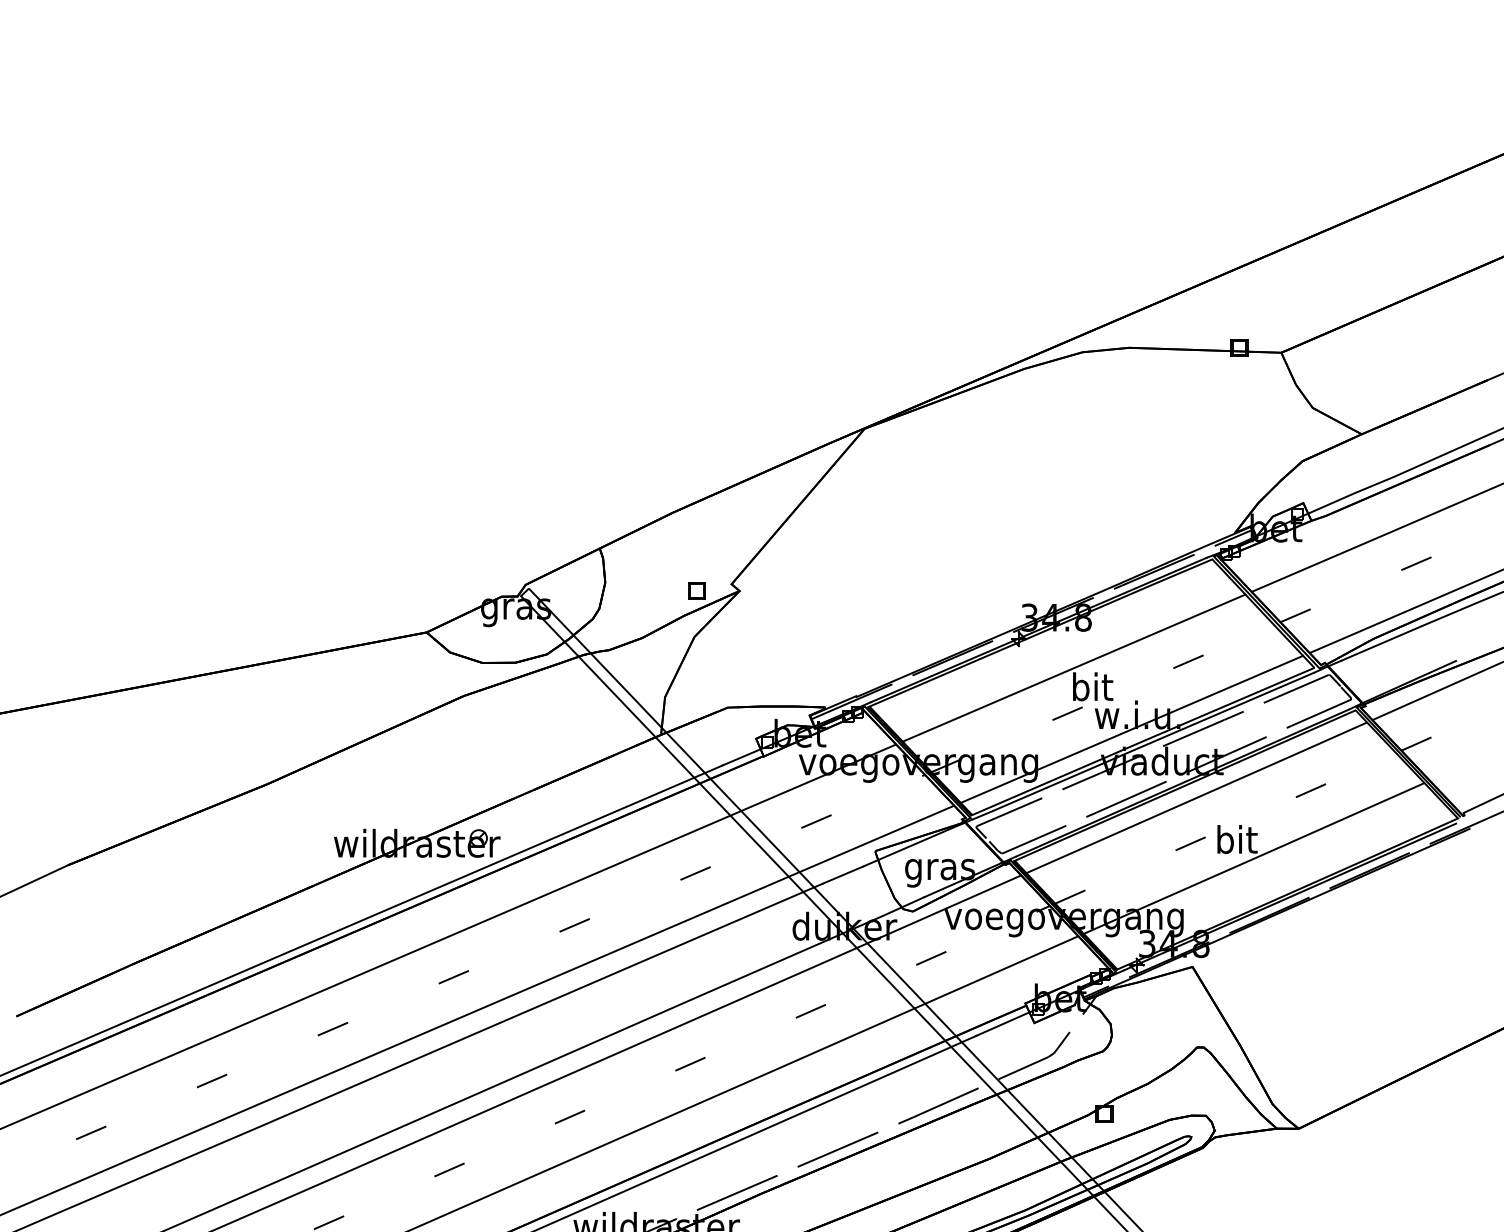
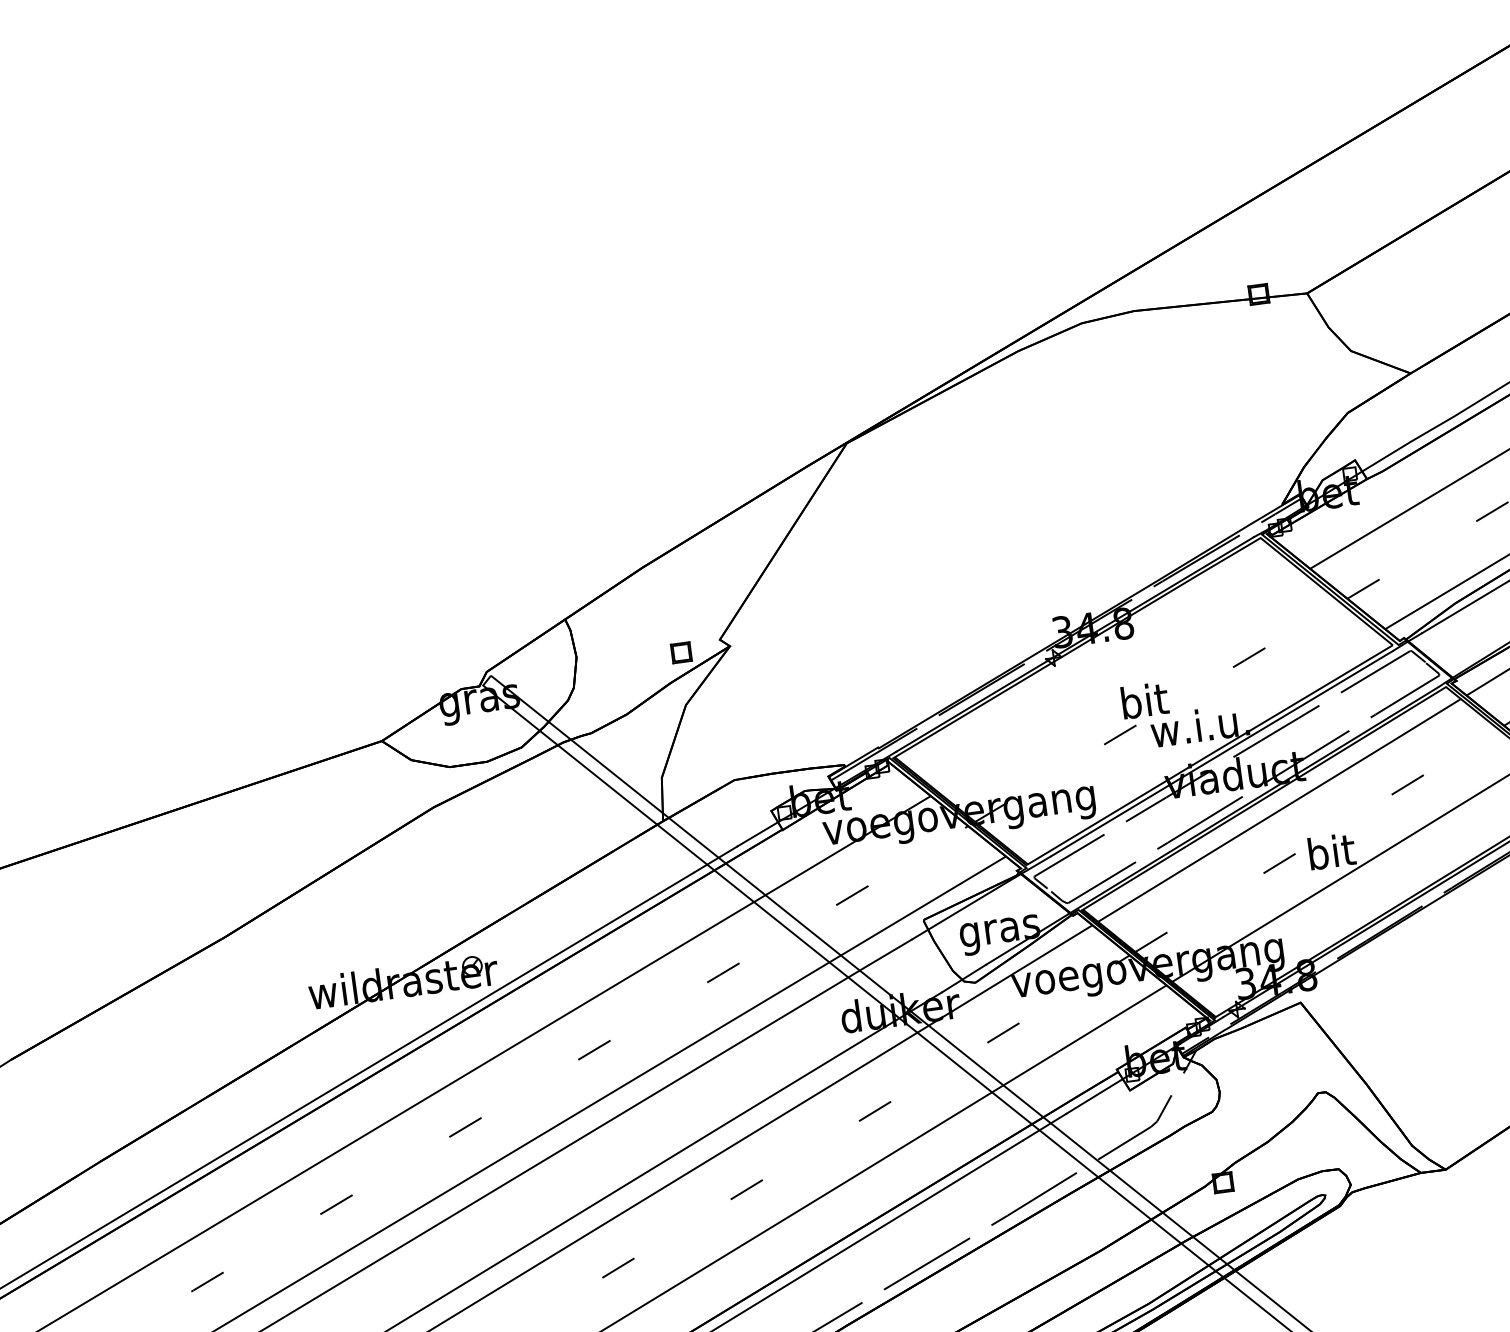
line: (1073, 667) -> (1119, 681), removed
line: (1131, 728) -> (1194, 741), removed

